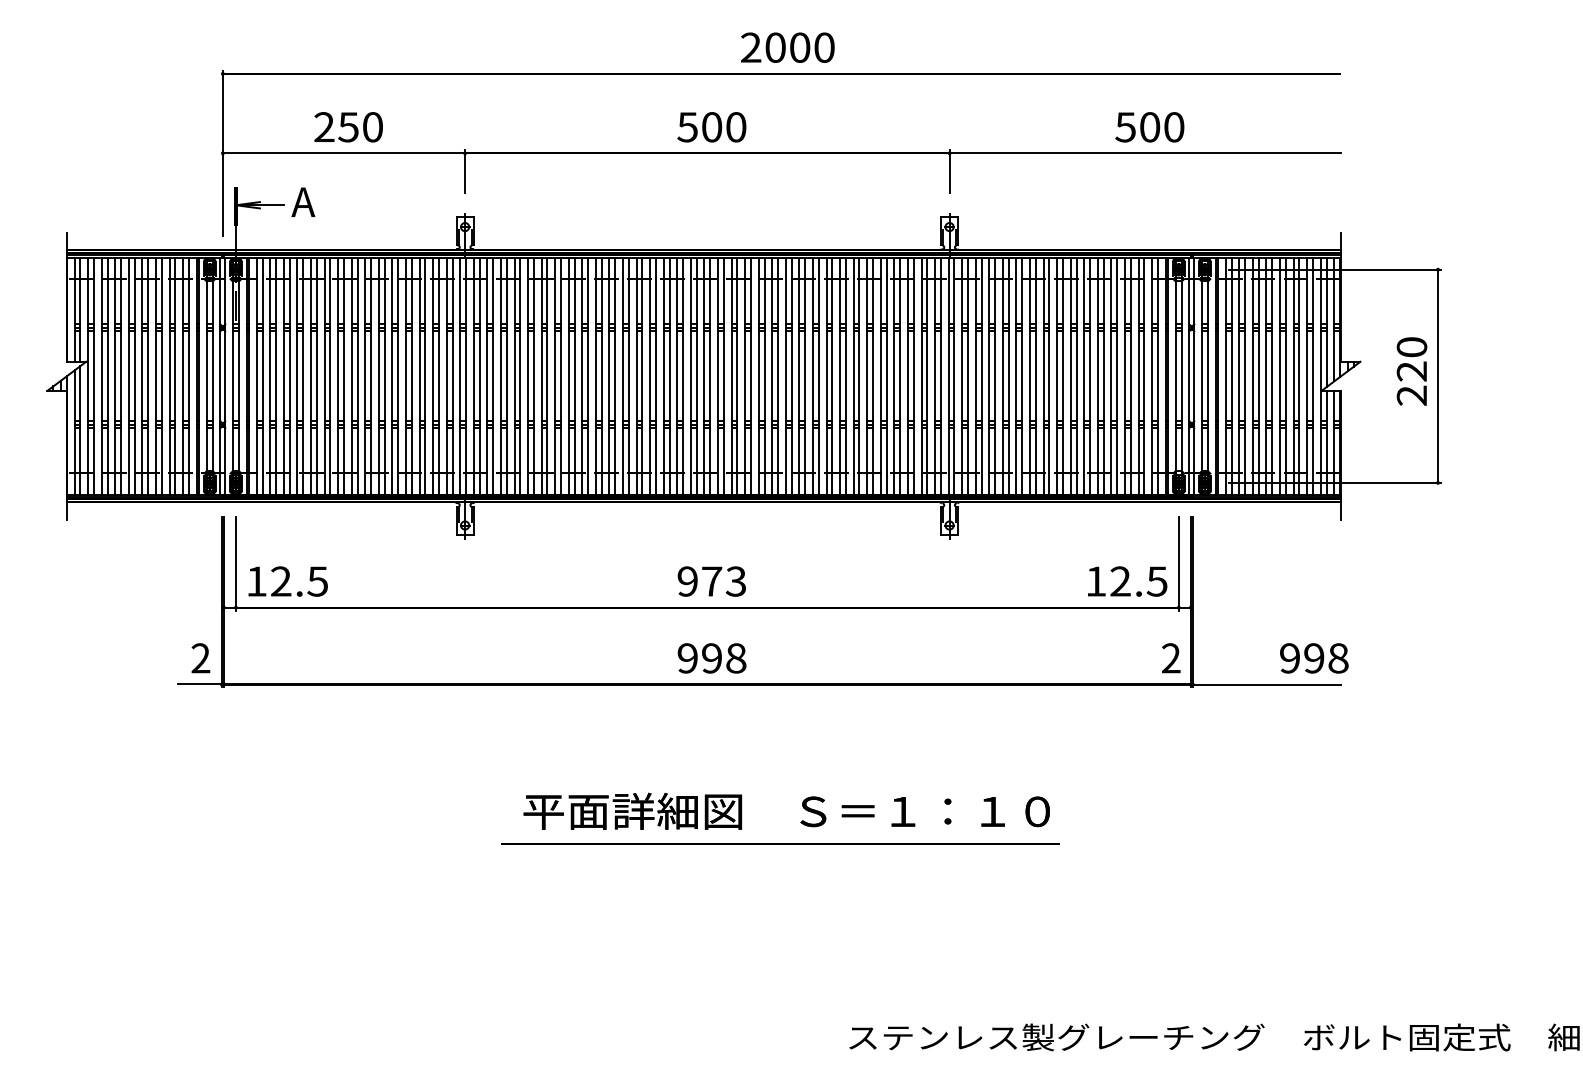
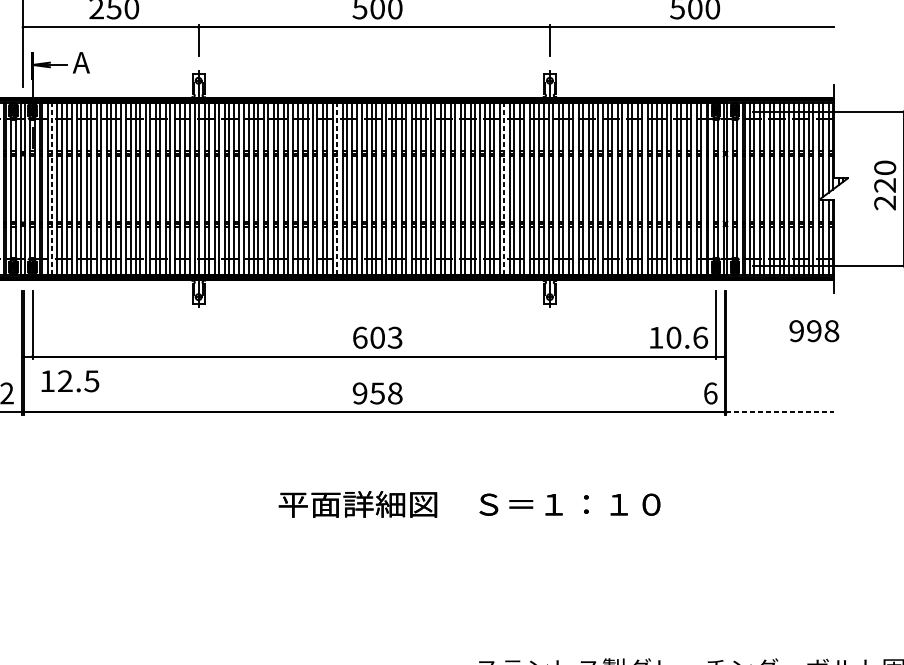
line: (262, 375) -> (51, 188), solid -> dashed
line: (655, 375) -> (336, 188), solid -> dashed
line: (886, 375) -> (504, 188), solid -> dashed
text: (287, 581) -> (69, 381), moved
text: (699, 581) -> (368, 337), 973 -> 603
text: (1138, 581) -> (686, 337), 12.5 -> 10.6
text: (711, 658) -> (377, 393), 998 -> 958
text: (1171, 658) -> (710, 393), 2 -> 6
text: (1314, 658) -> (814, 331), moved
line: (1267, 684) -> (780, 412), solid -> dashed
text: (786, 810) -> (469, 503), moved
line: (780, 843) -> (427, 527), removed

